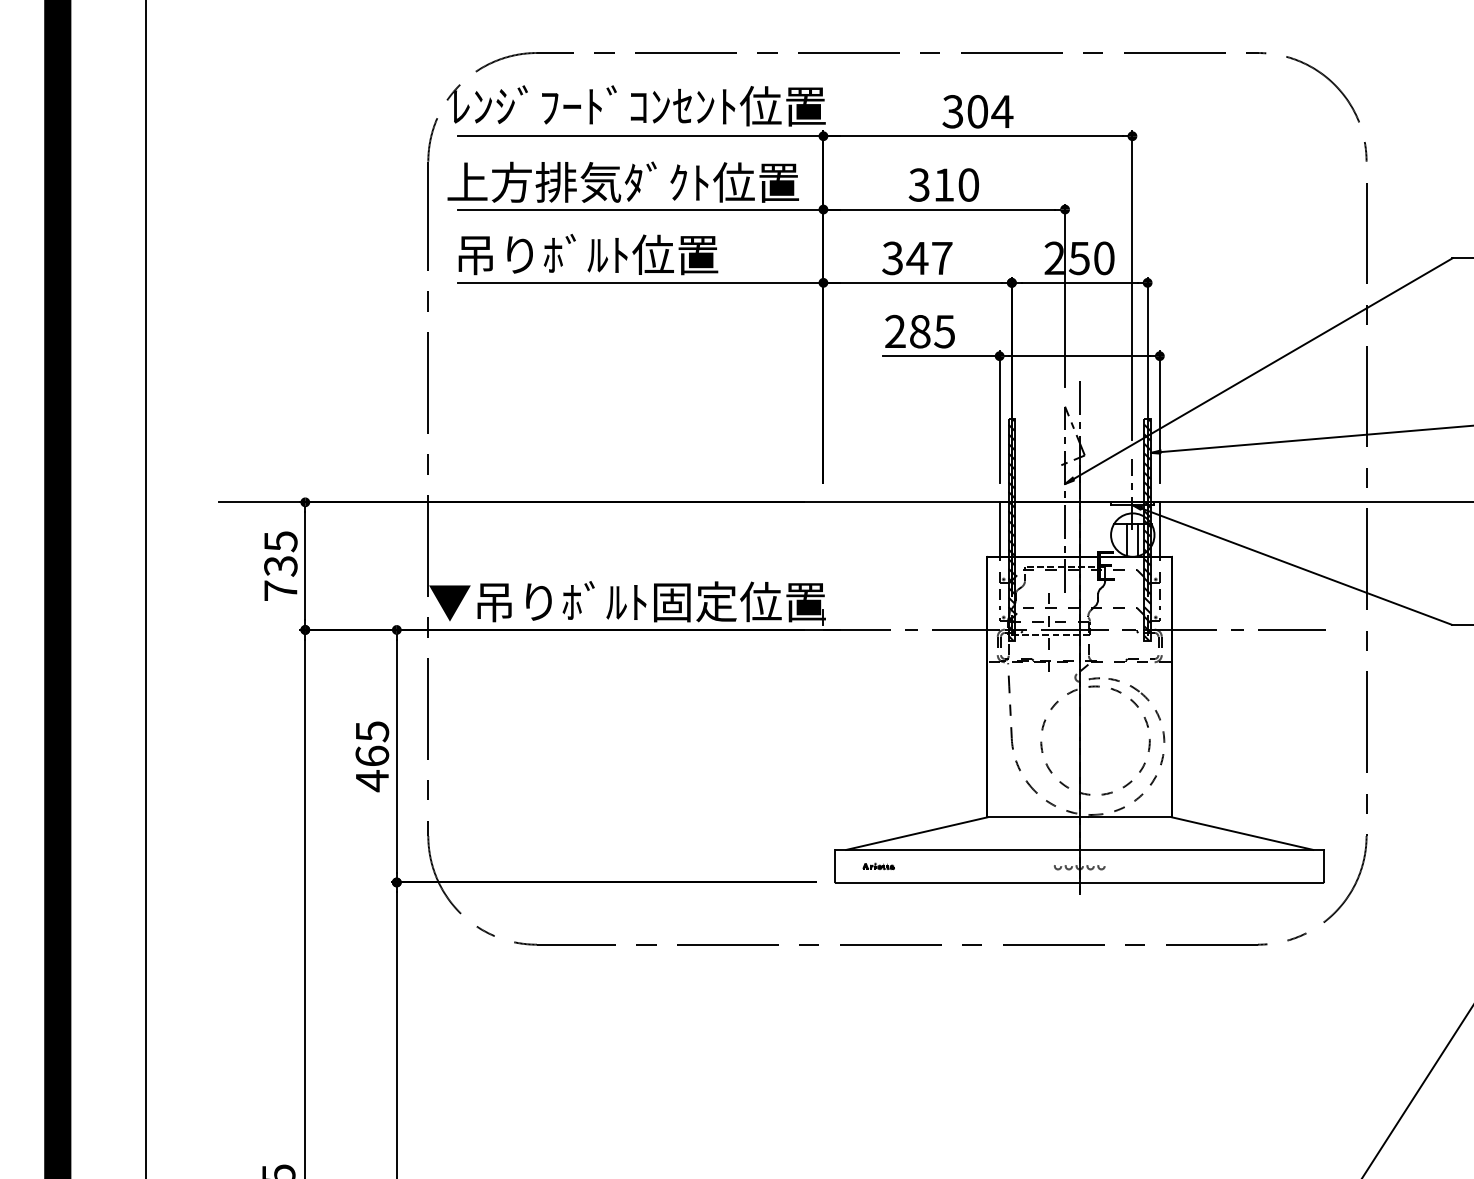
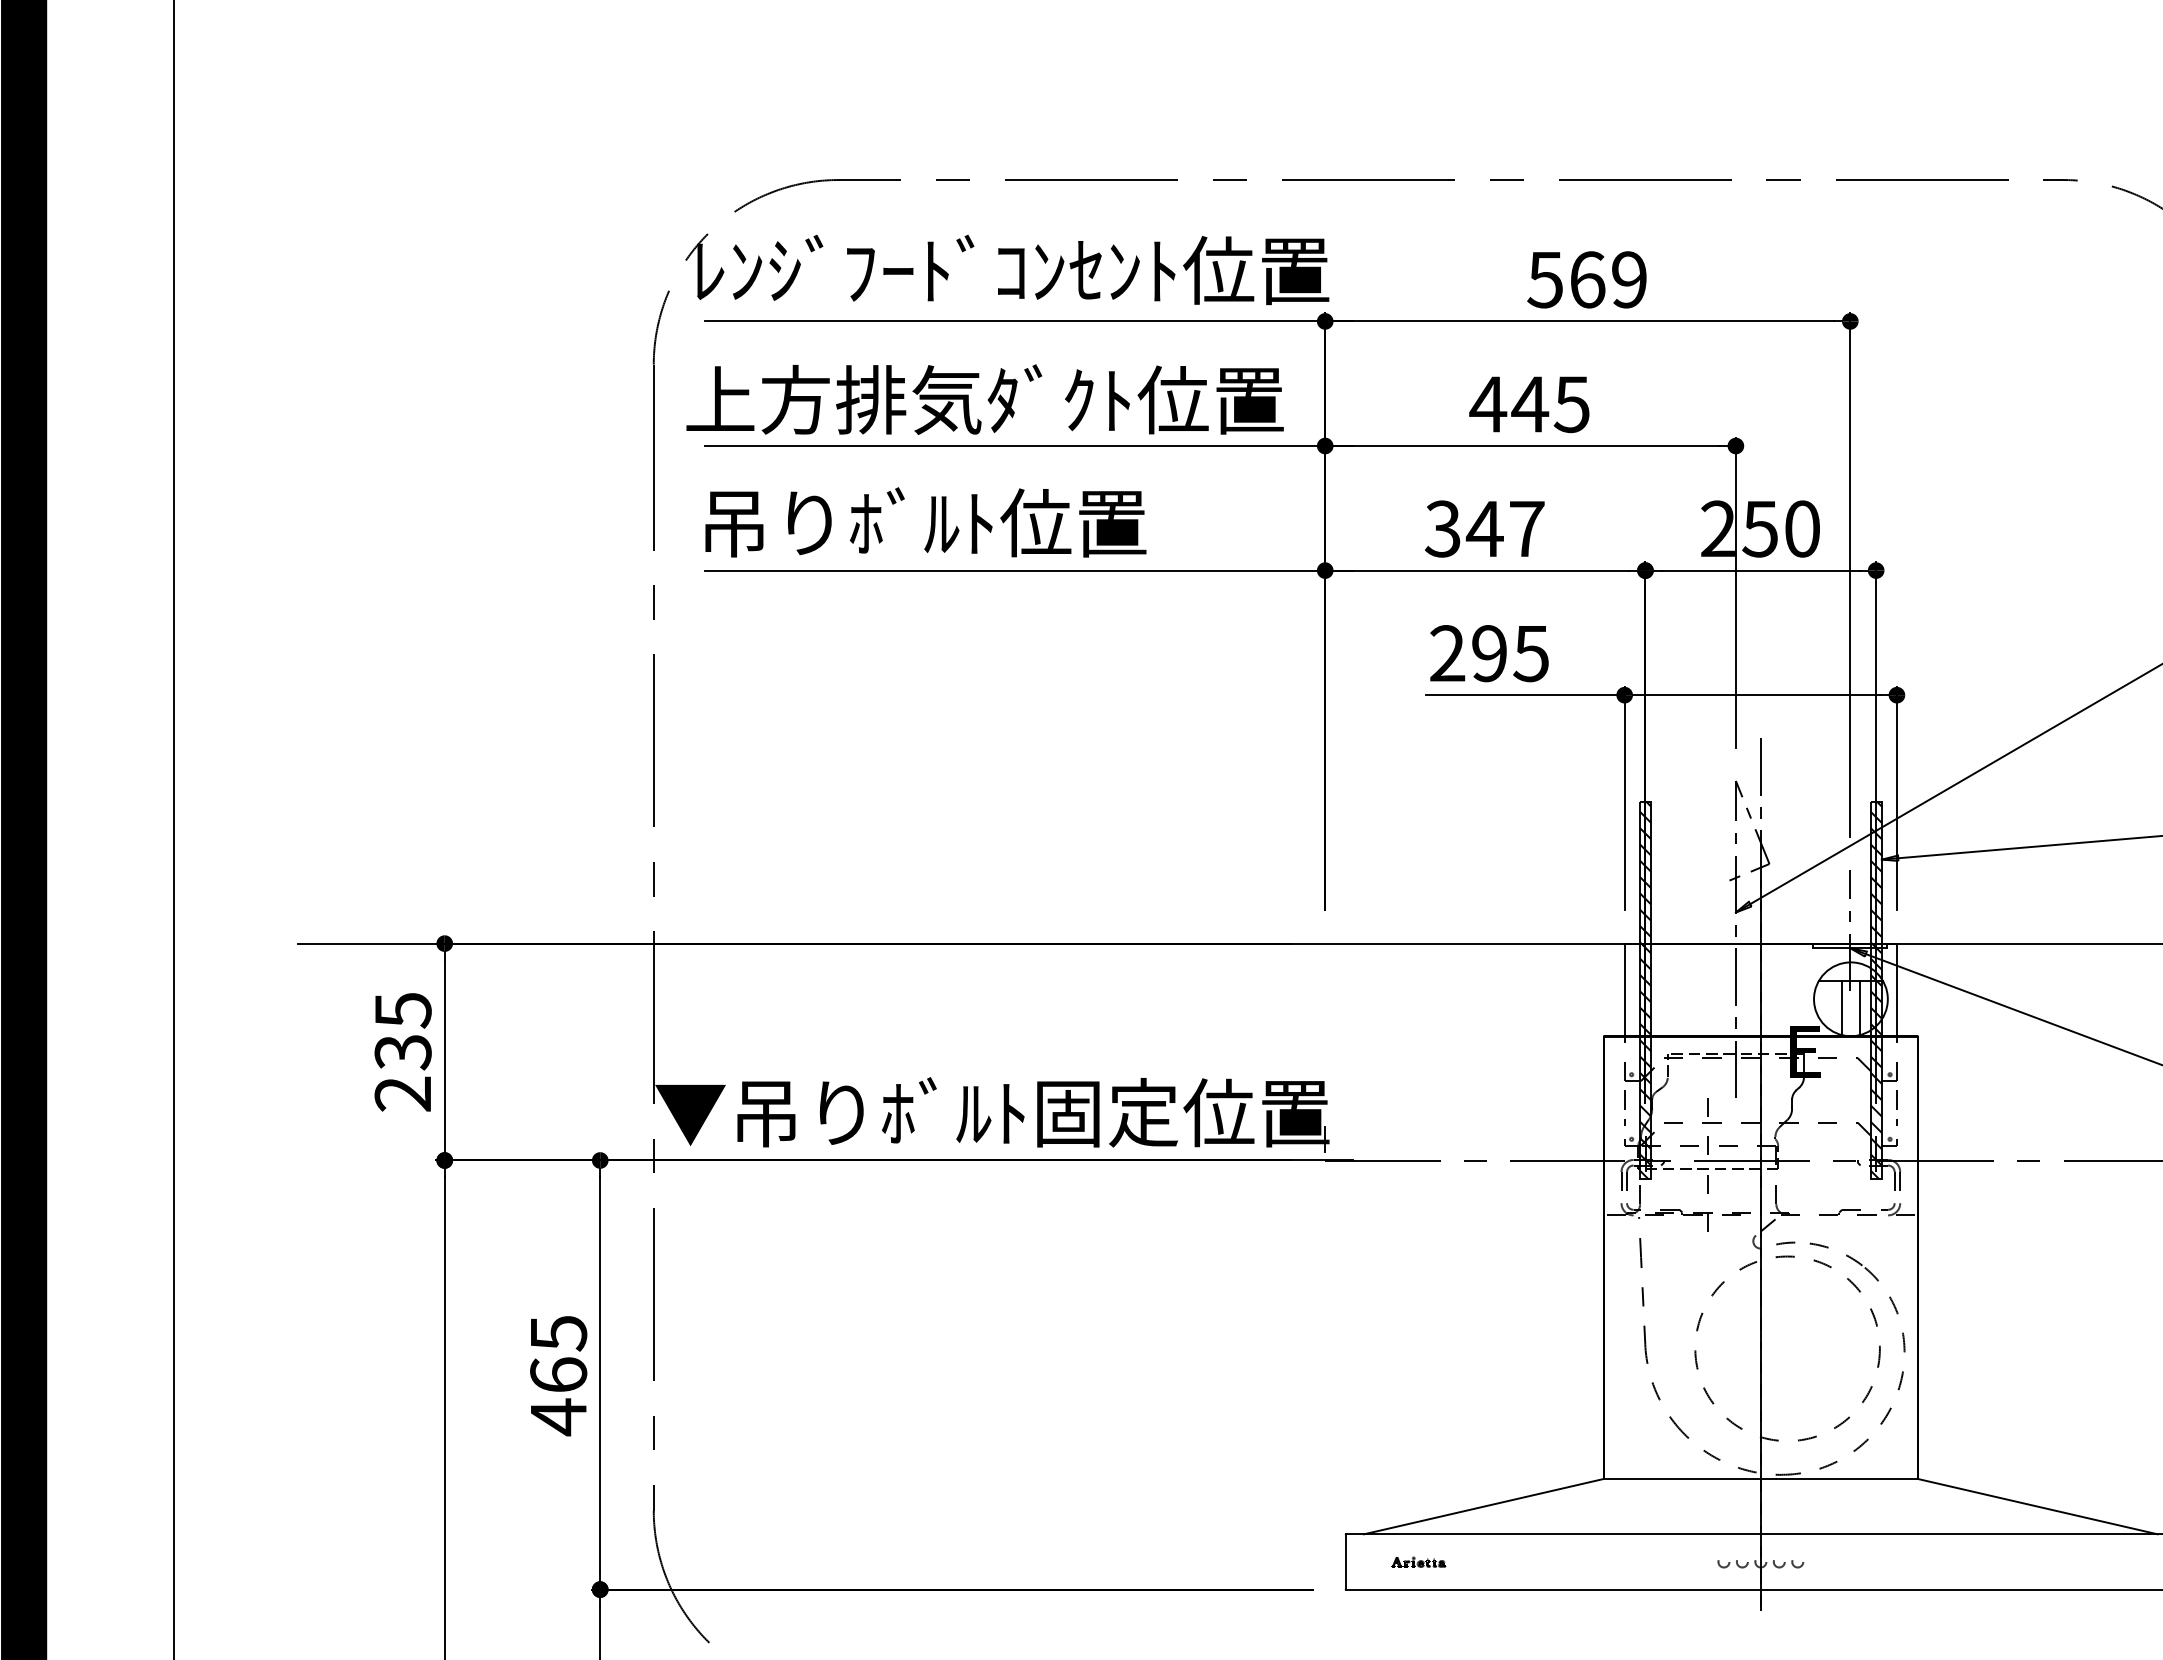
text: (977, 111) -> (1587, 279), 304 -> 569
text: (943, 184) -> (1529, 403), 310 -> 445
text: (920, 331) -> (1490, 653), 285 -> 295
text: (280, 590) -> (402, 1093), 735 -> 235

